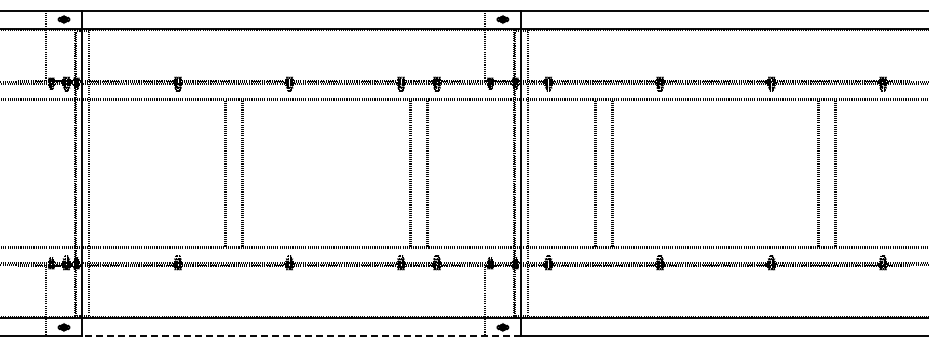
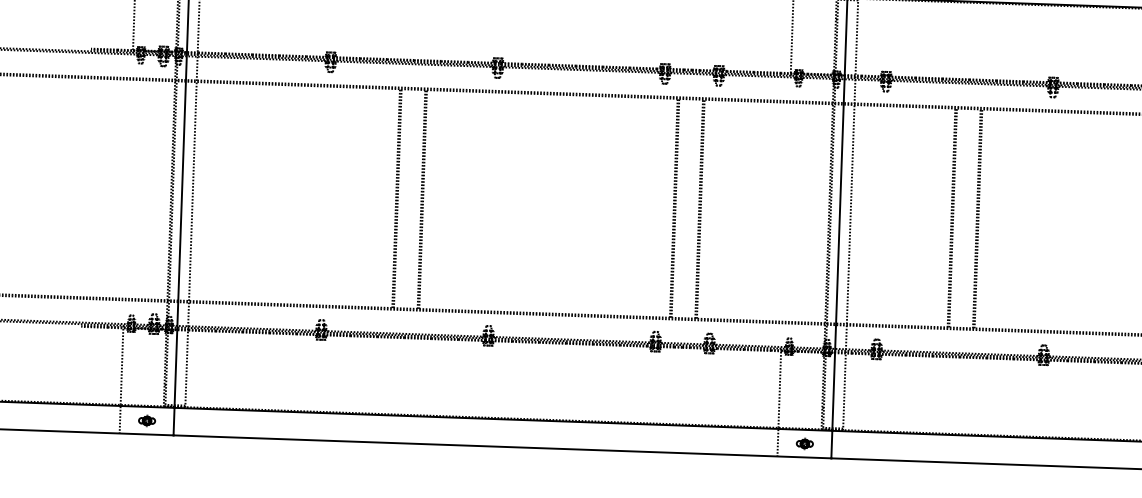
line: (300, 336) -> (501, 446), dashed -> solid

